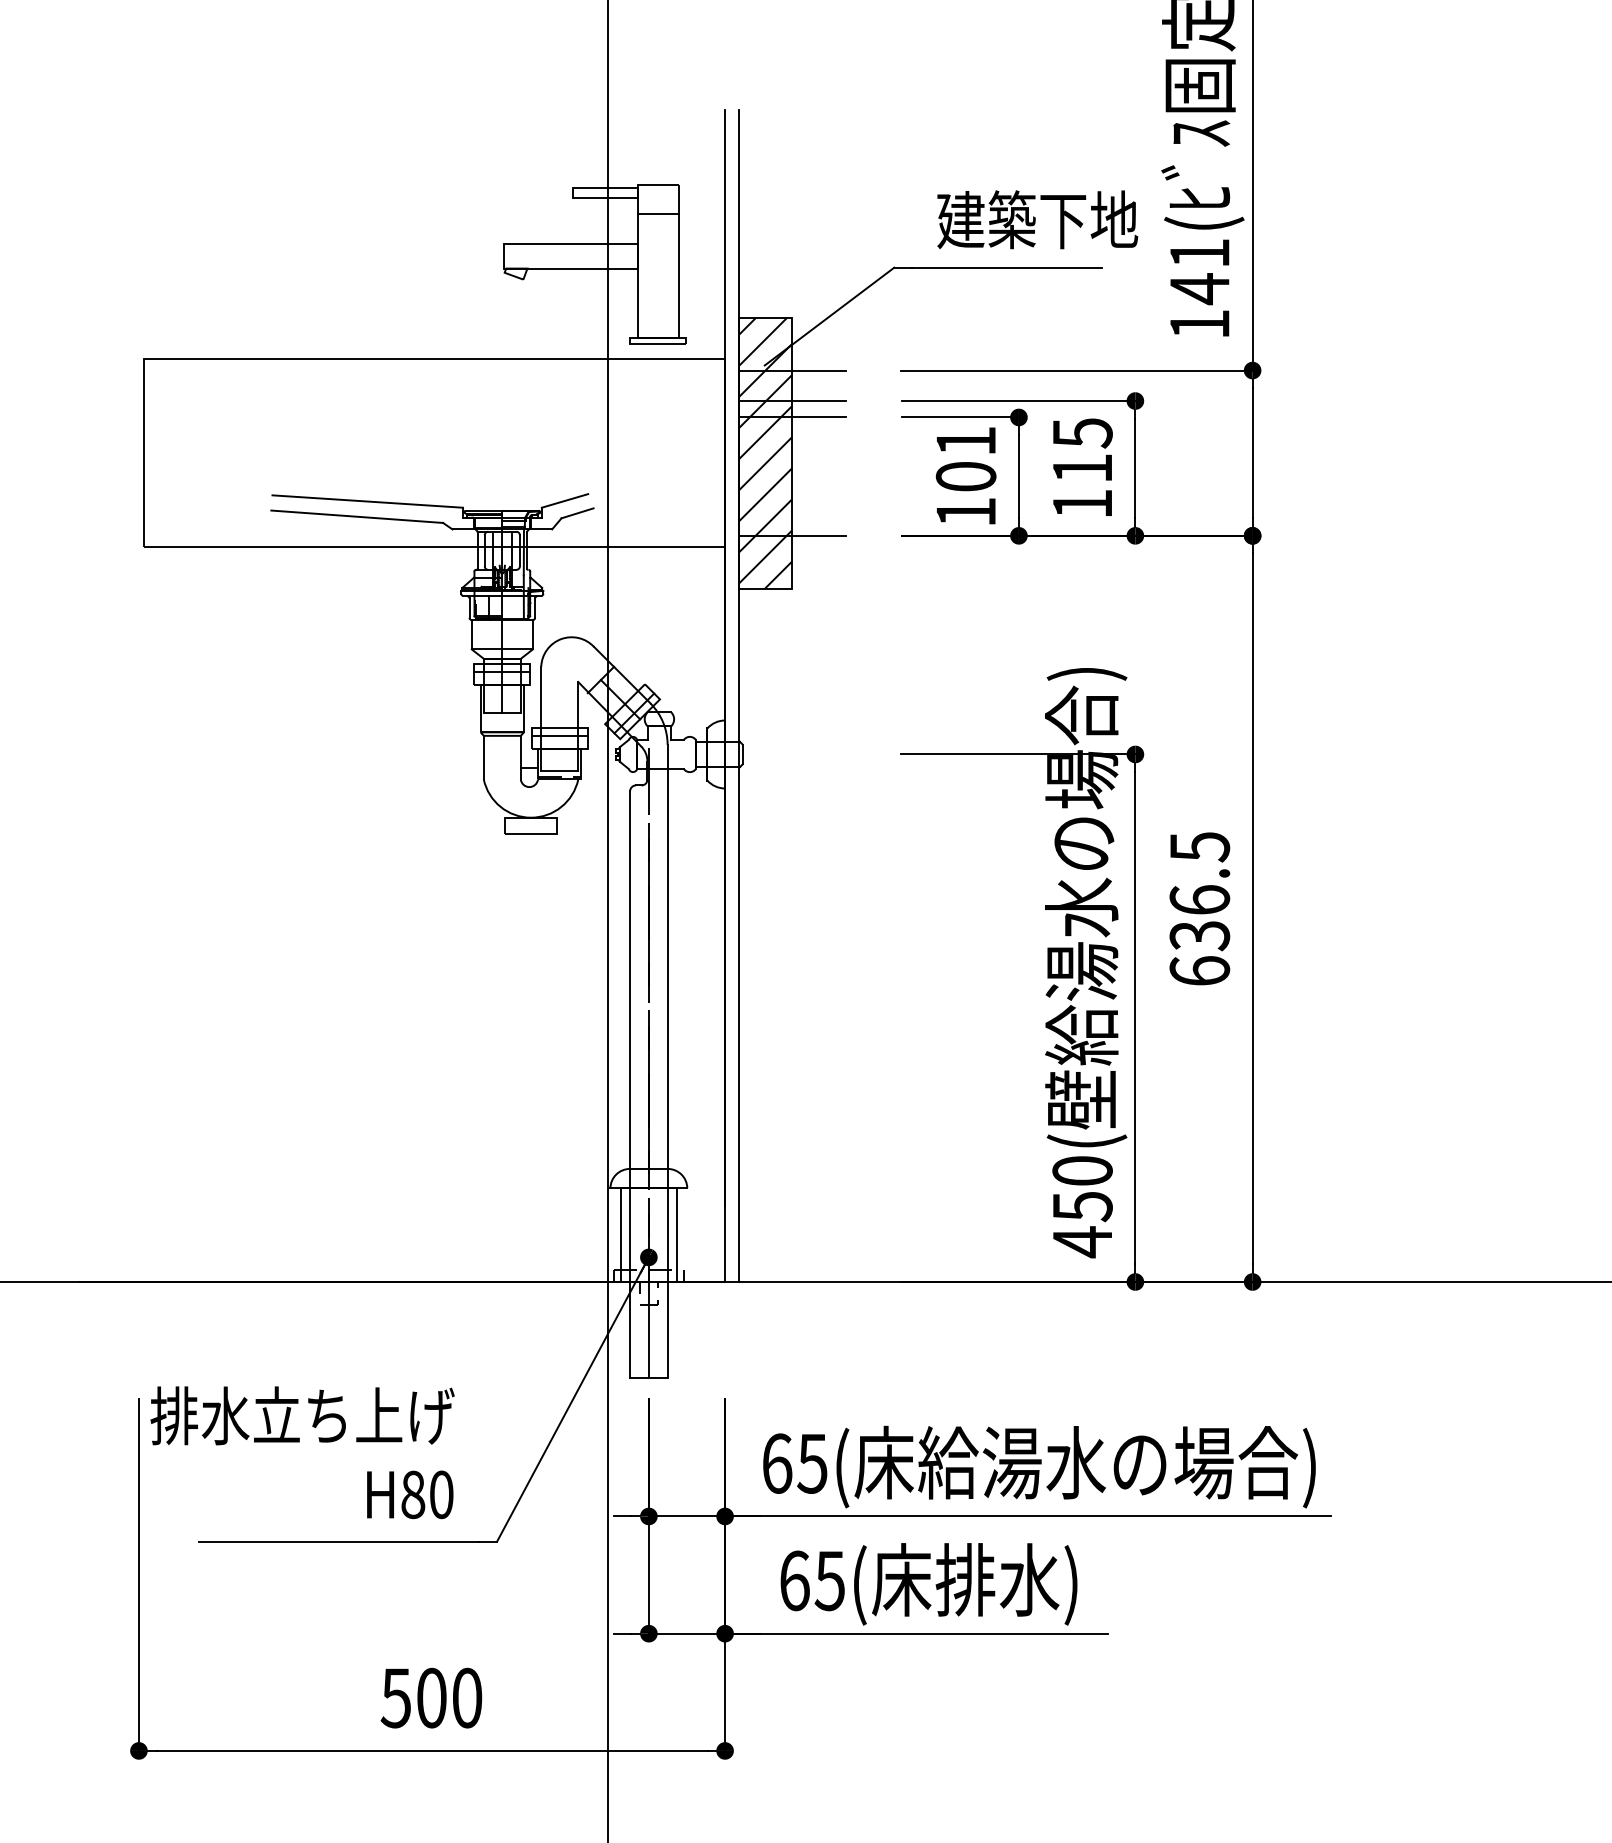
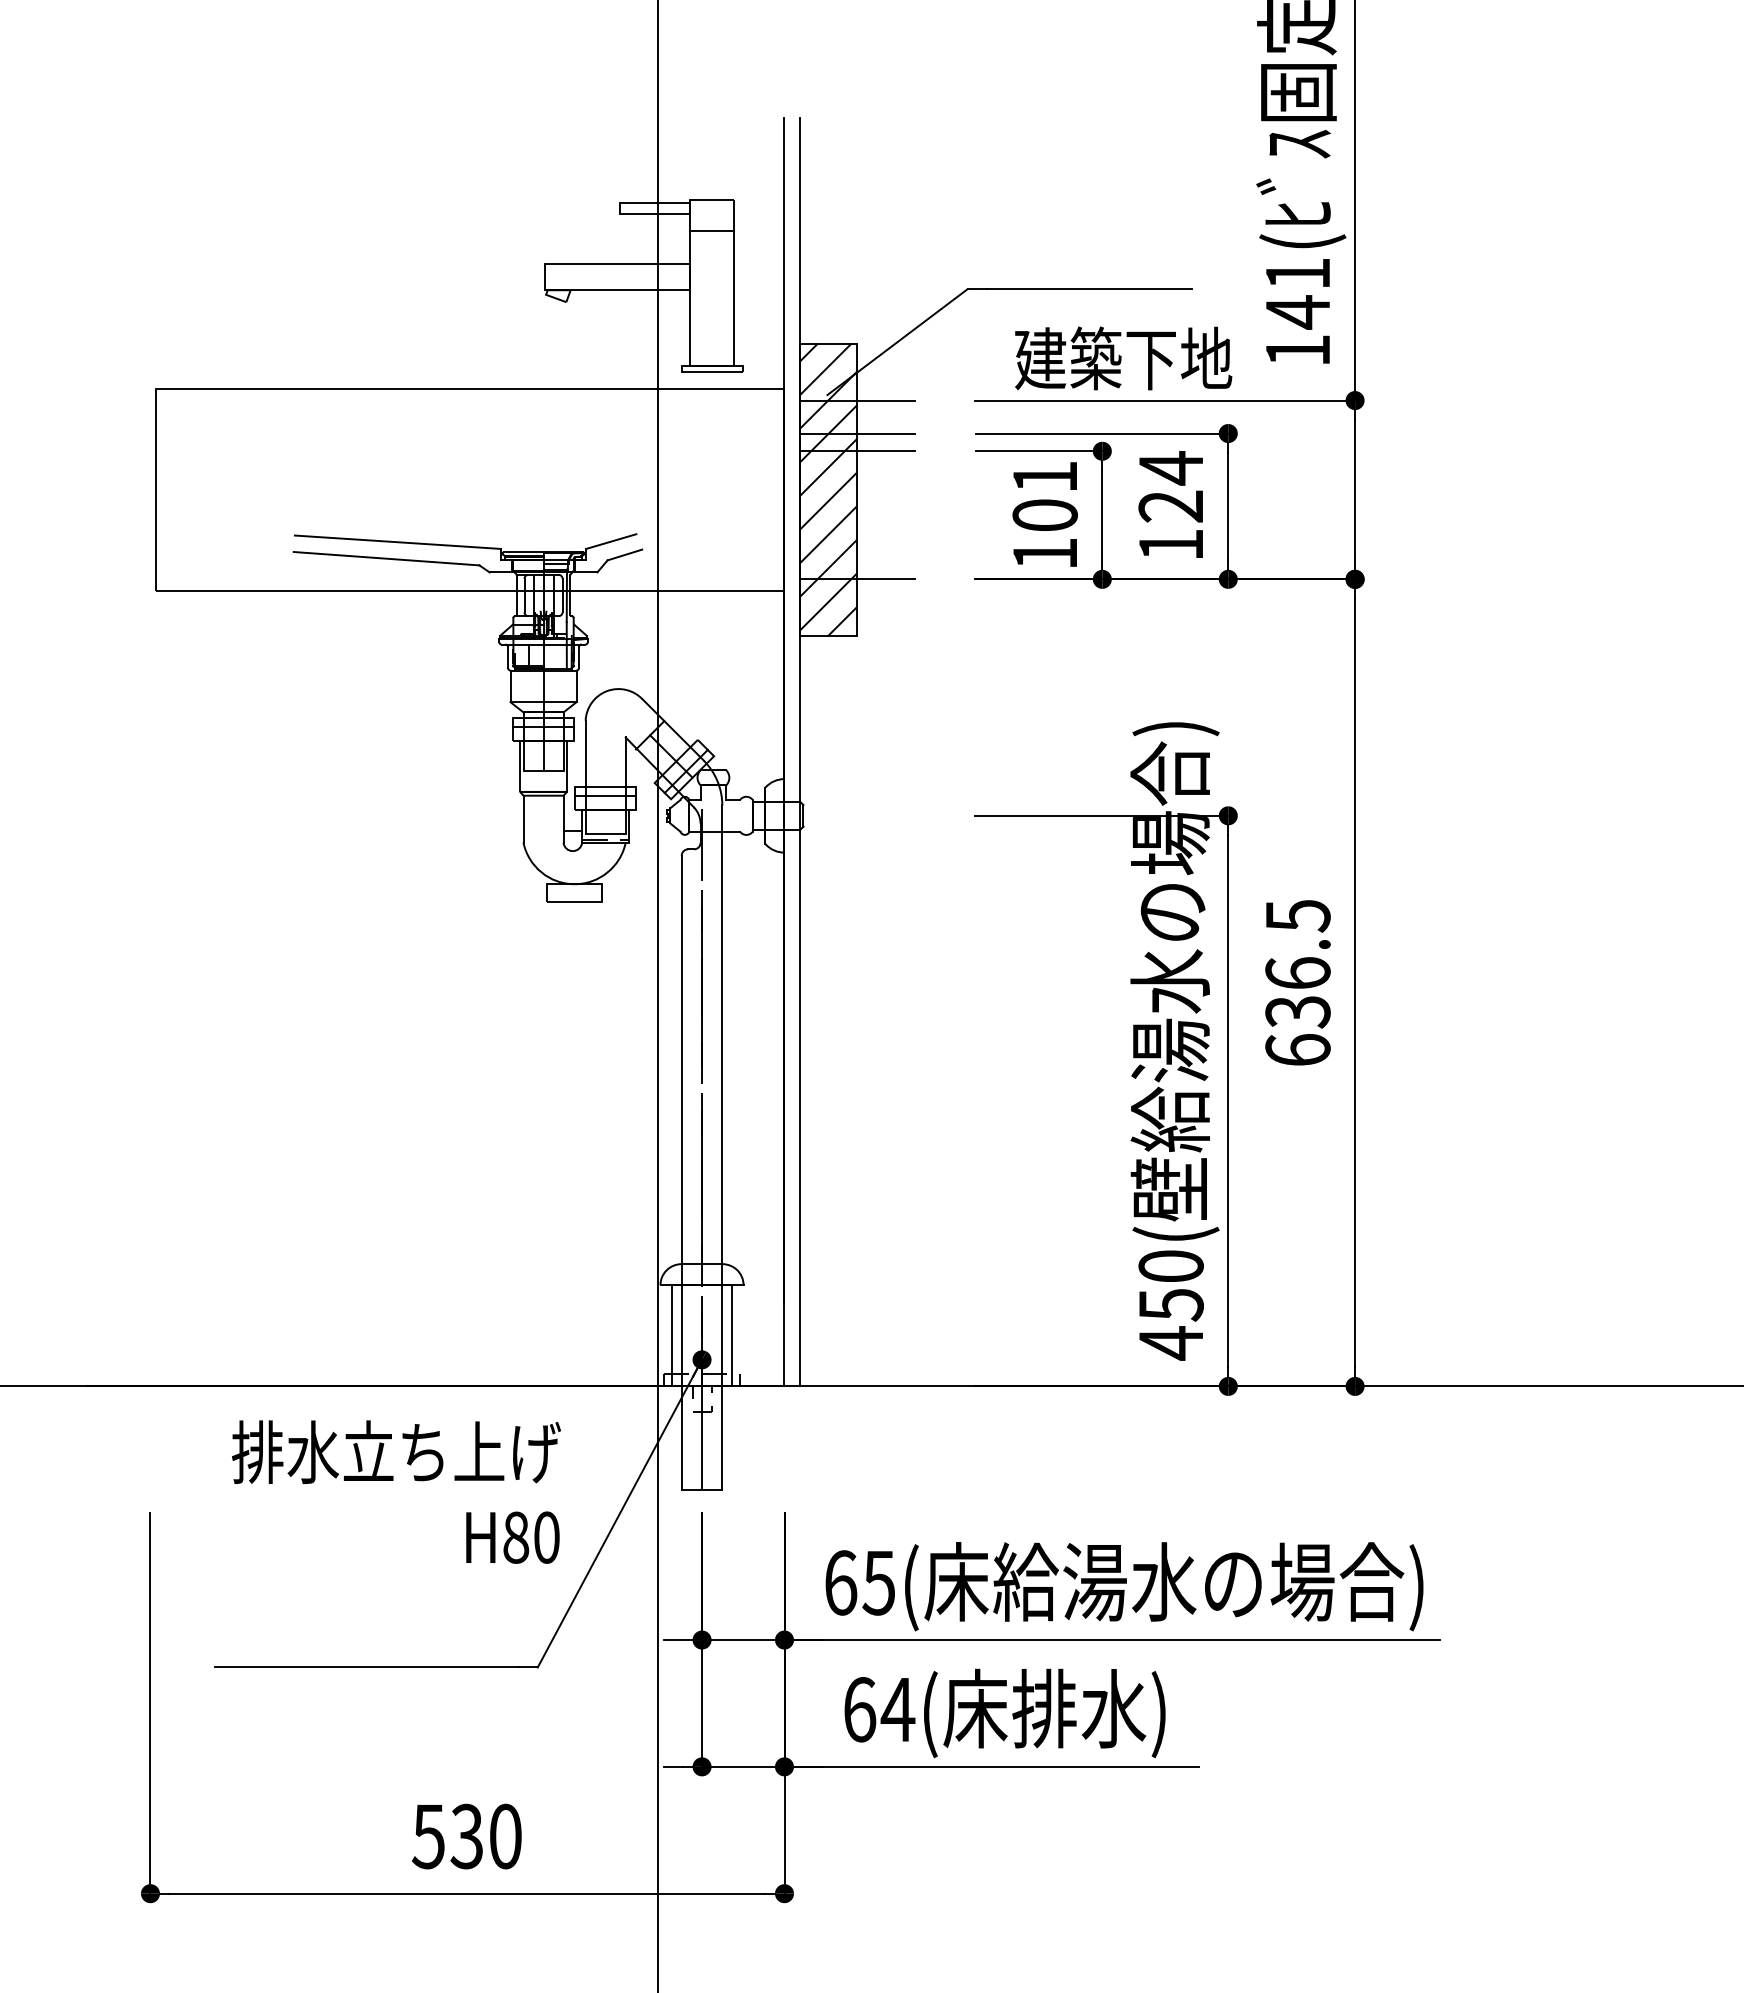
text: (1037, 219) -> (1123, 358), moved
text: (1081, 450) -> (1170, 486), 115 -> 124
text: (302, 1452) -> (396, 1491), moved
text: (829, 1581) -> (897, 1710), 65( -> 64(
text: (431, 1698) -> (466, 1836), 500 -> 530

